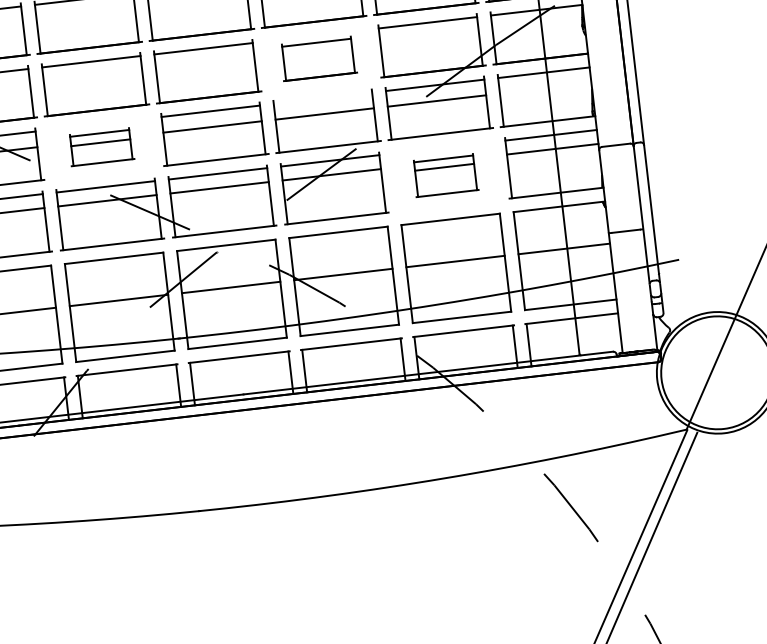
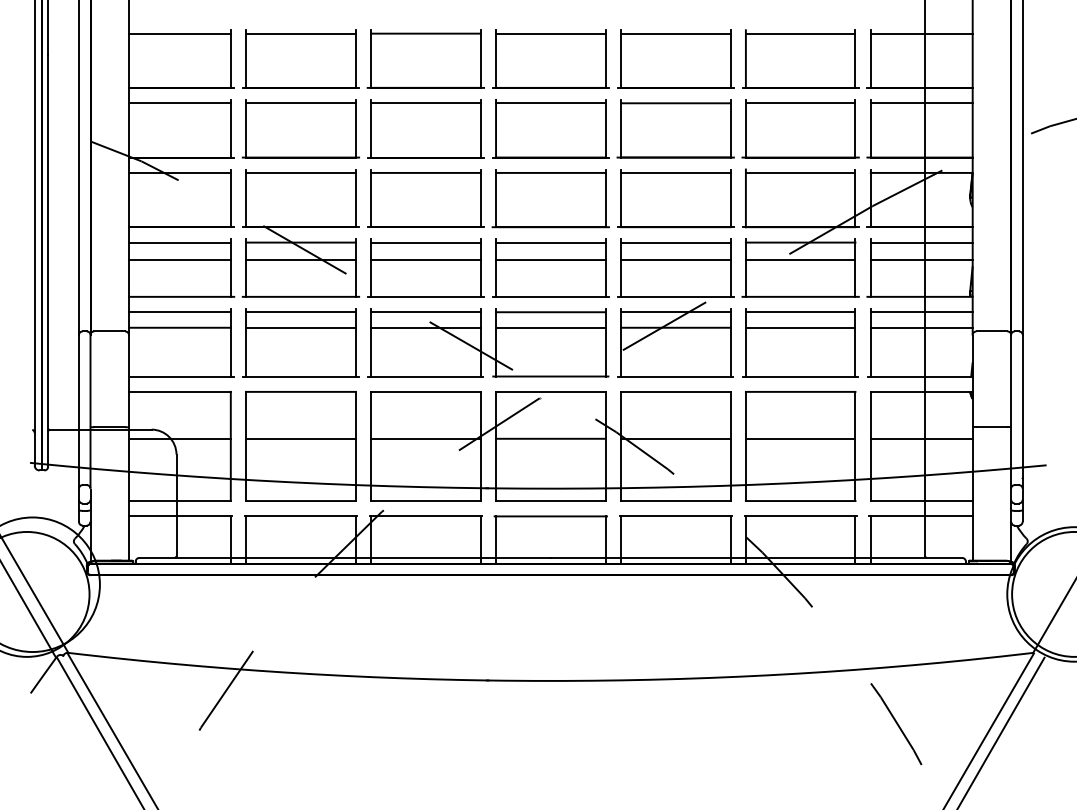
part: (318, 58) -> (675, 198), size x1.43
line: (545, 88) -> (921, 260), added
line: (322, 98) -> (675, 242), added
part: (100, 146) -> (425, 267), size x1.67
part: (445, 175) -> (800, 342), size x1.67

